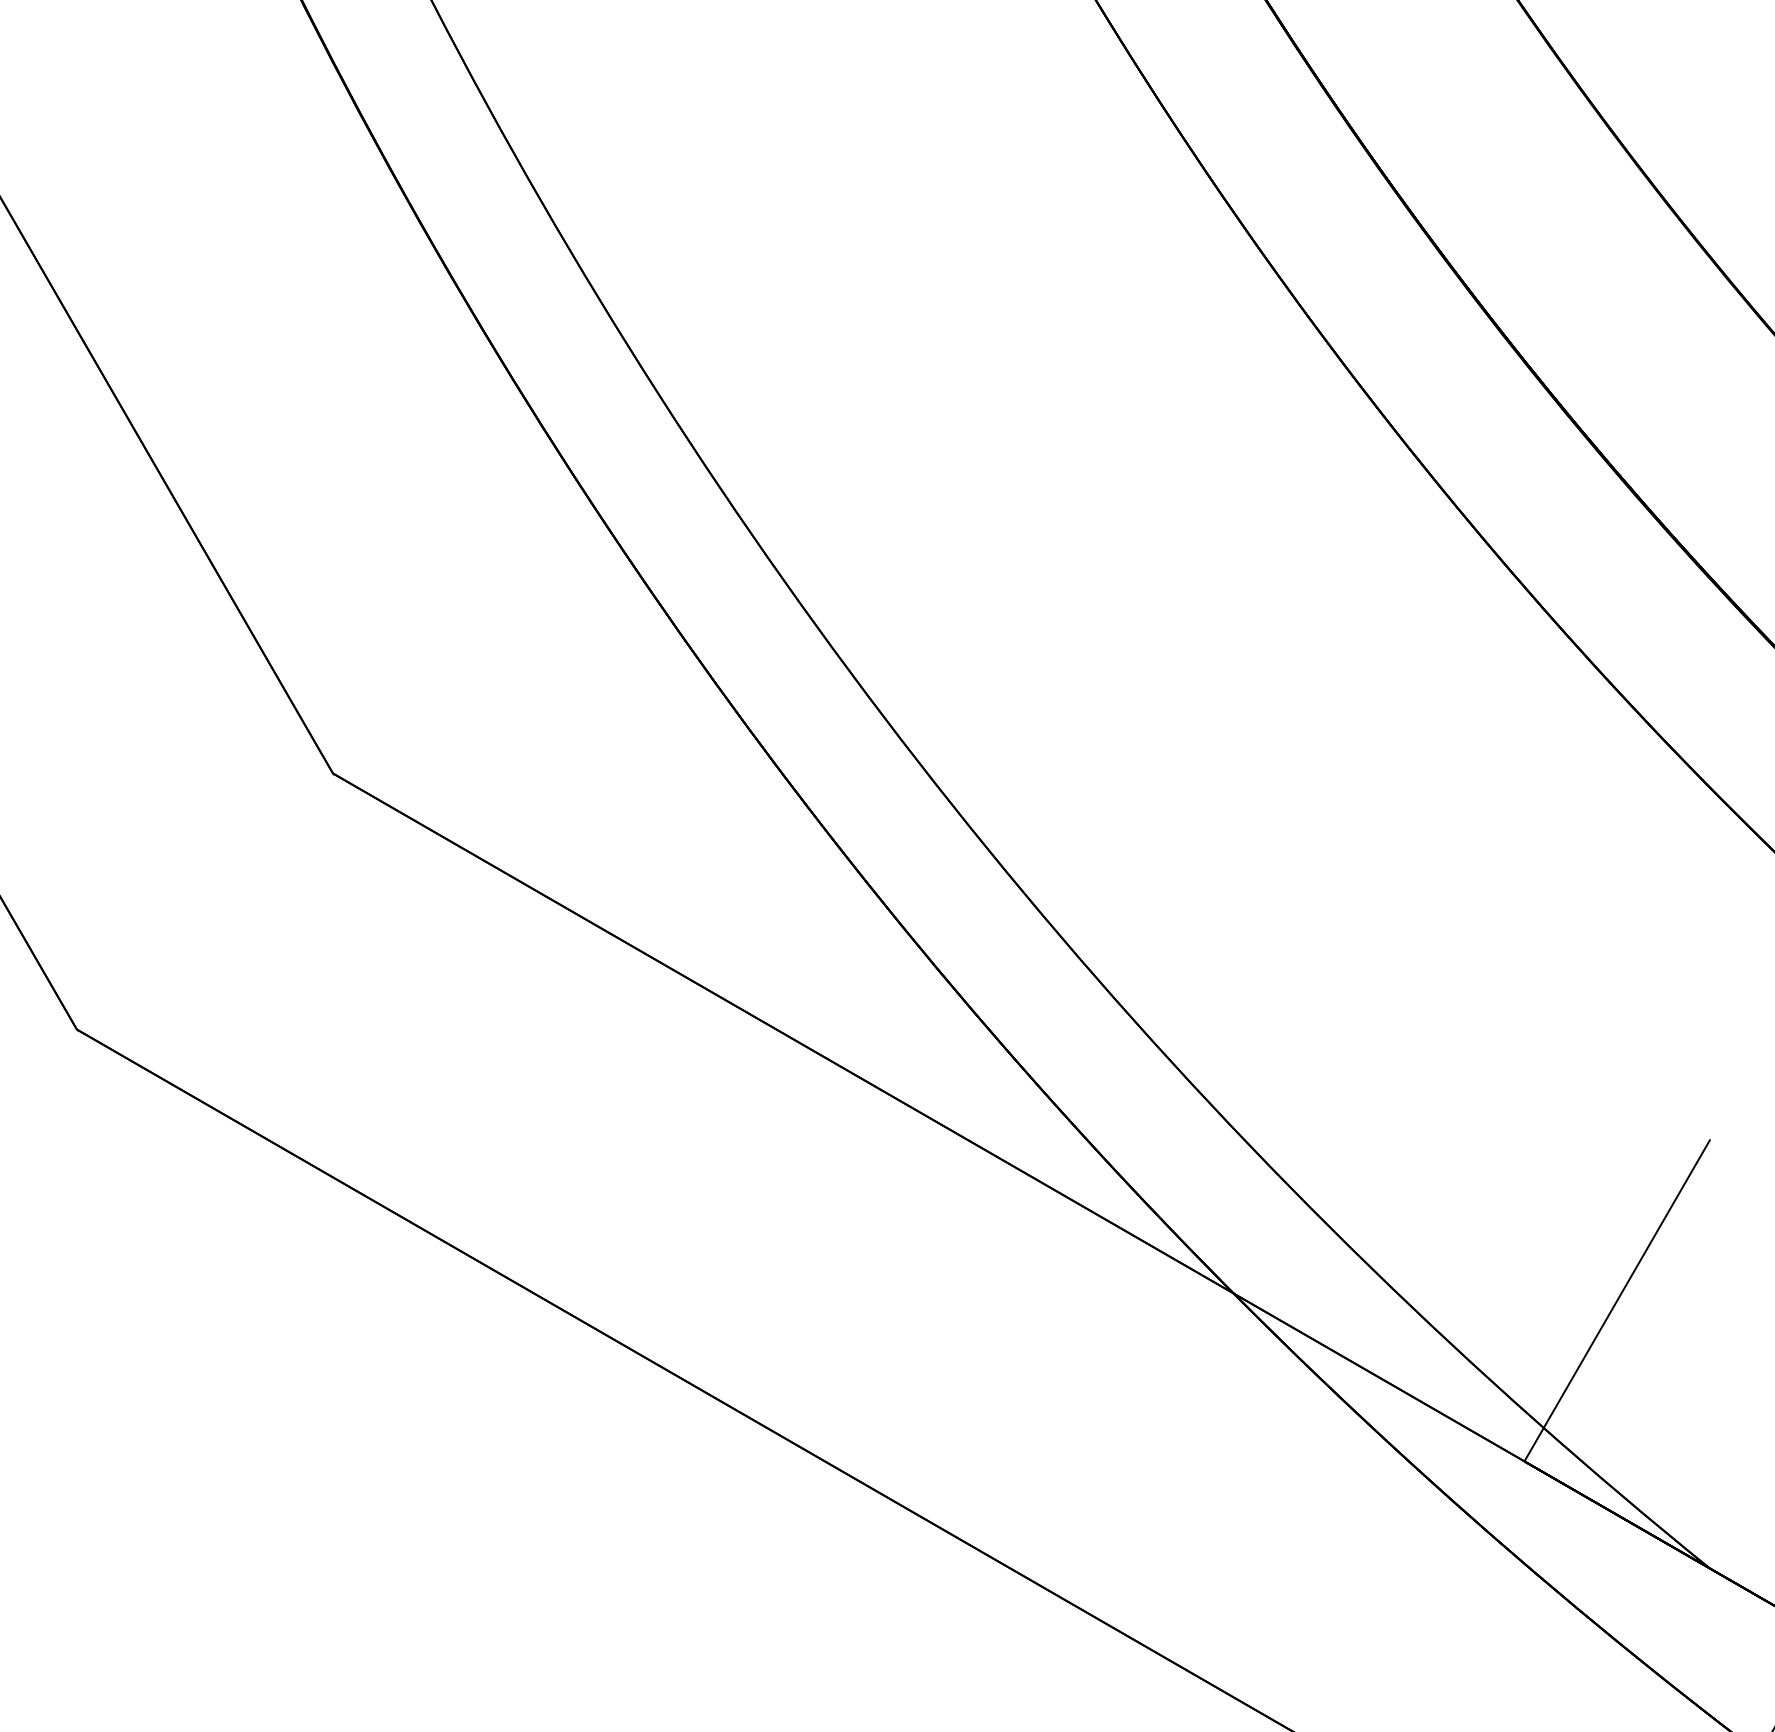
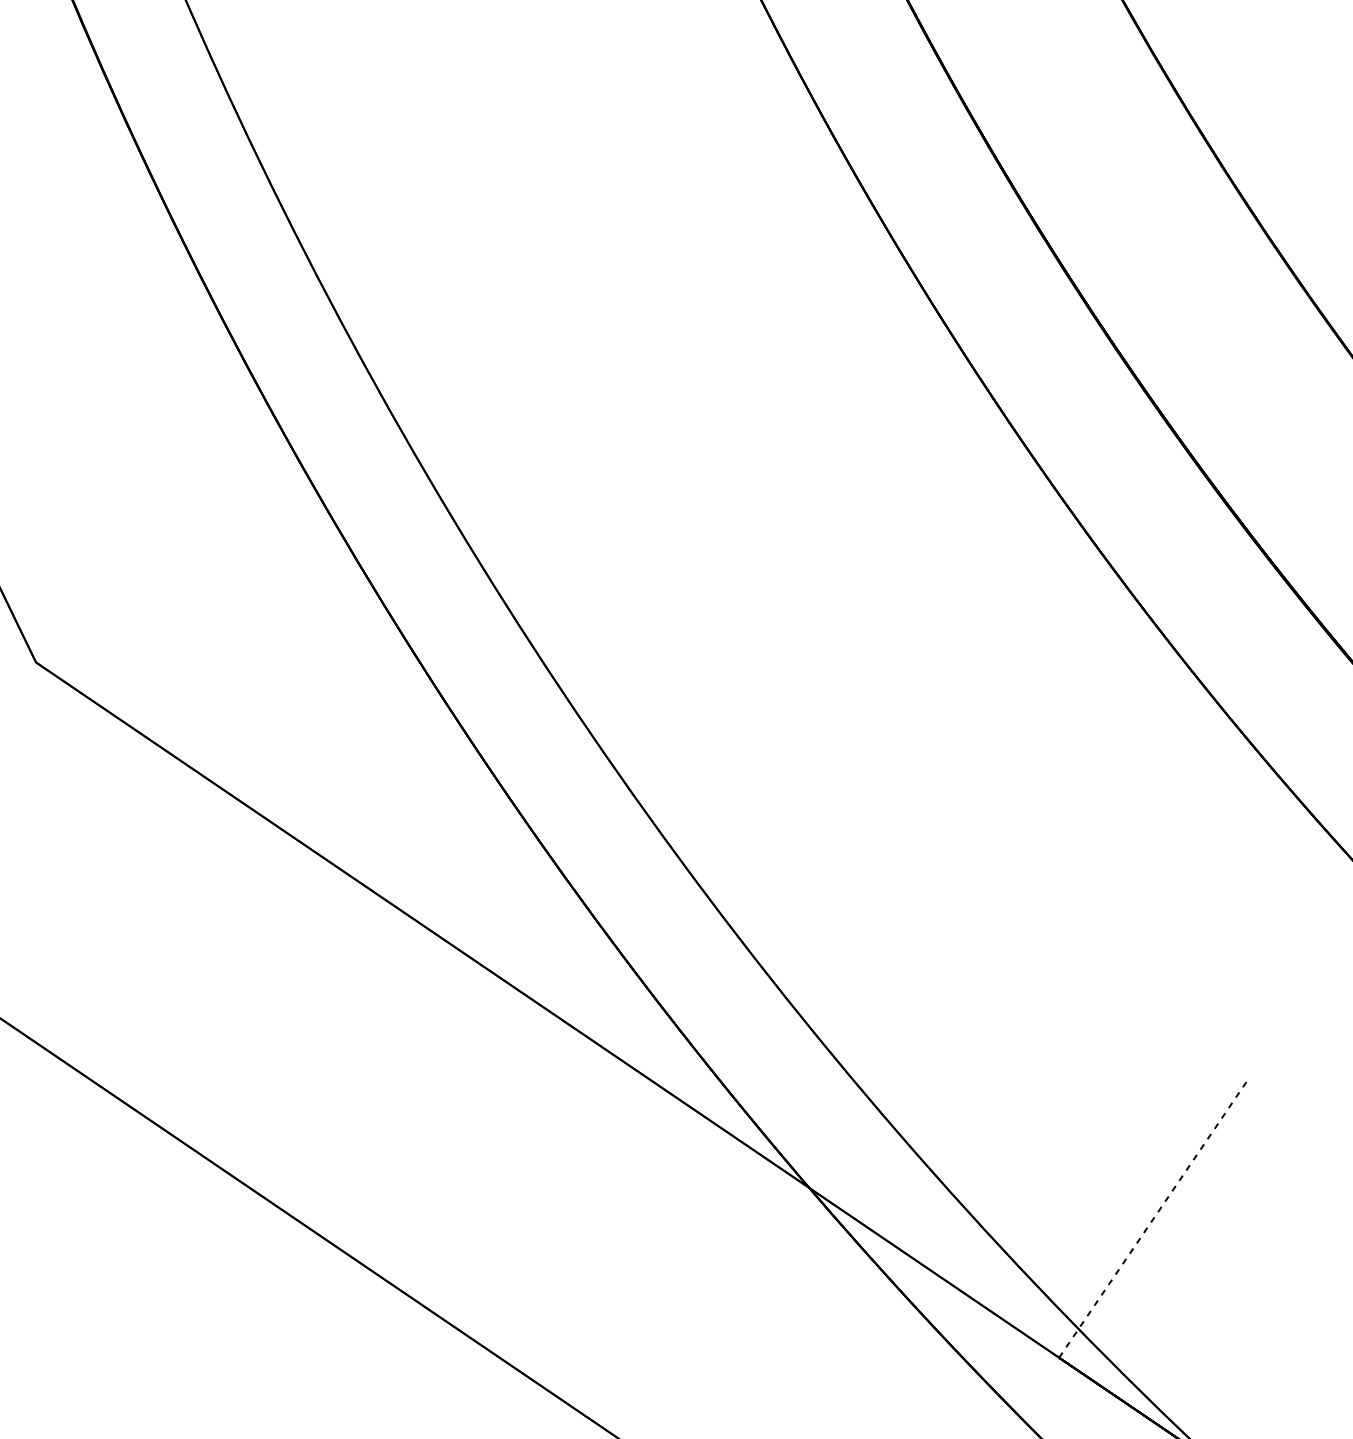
line: (1616, 1301) -> (1152, 1220), solid -> dashed

